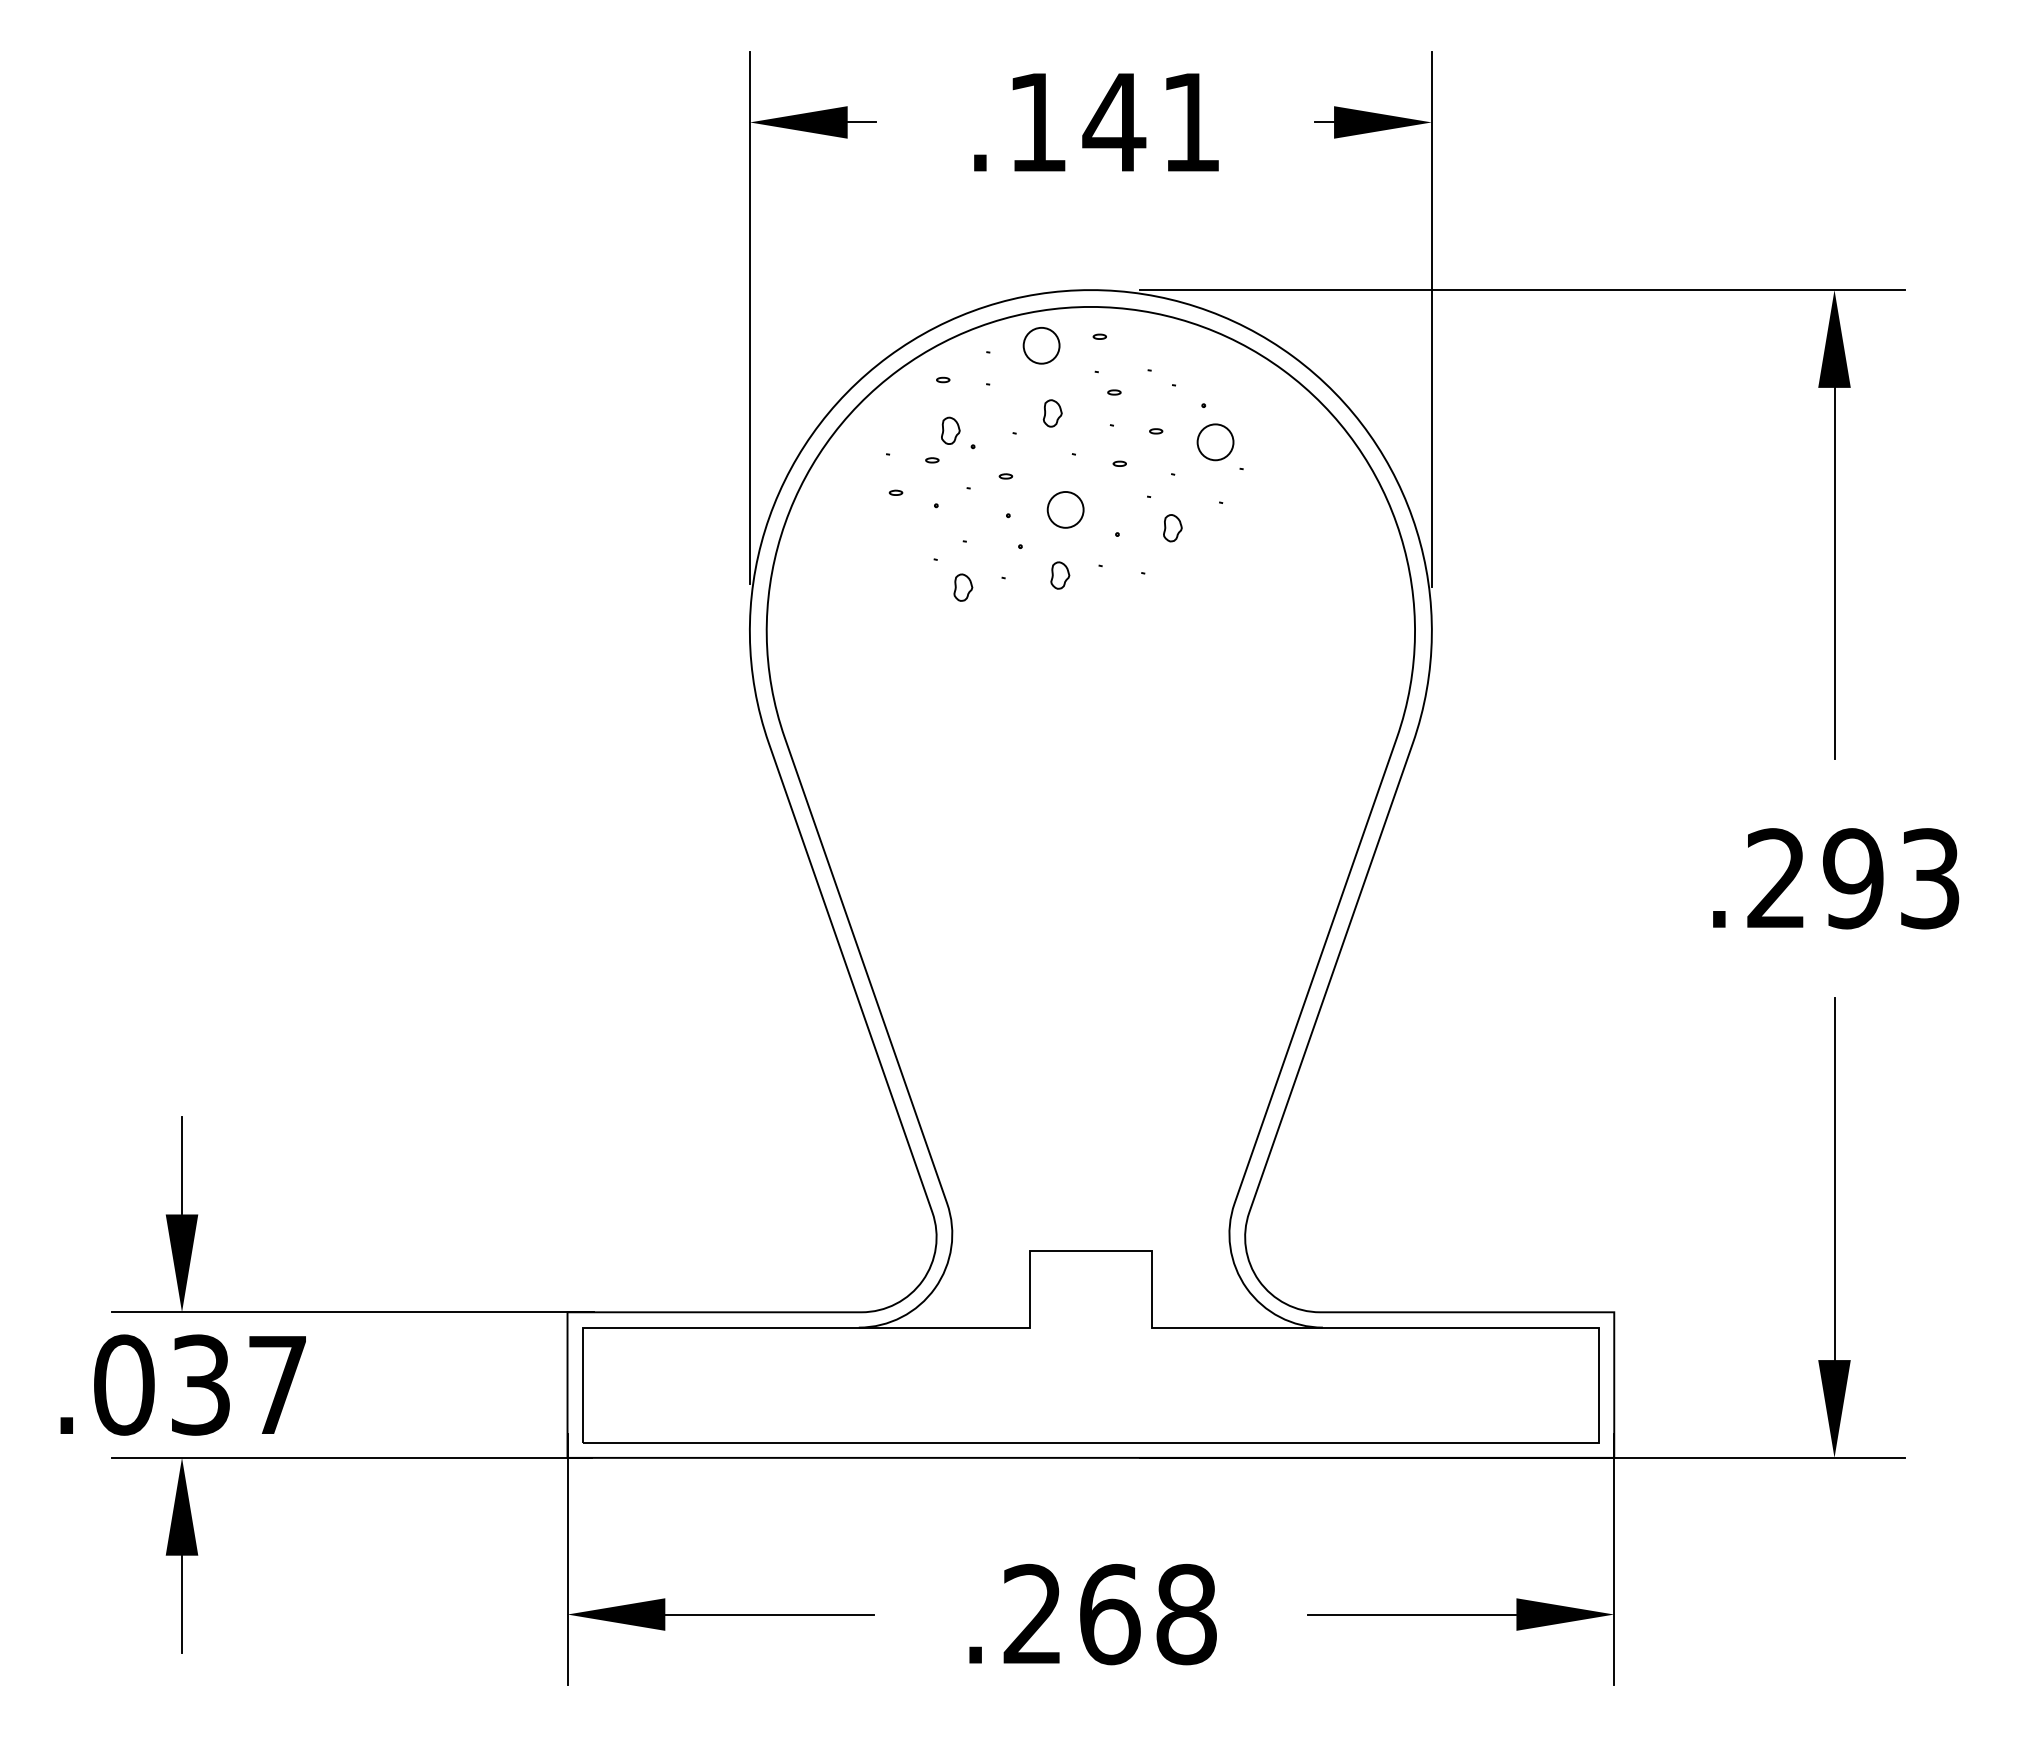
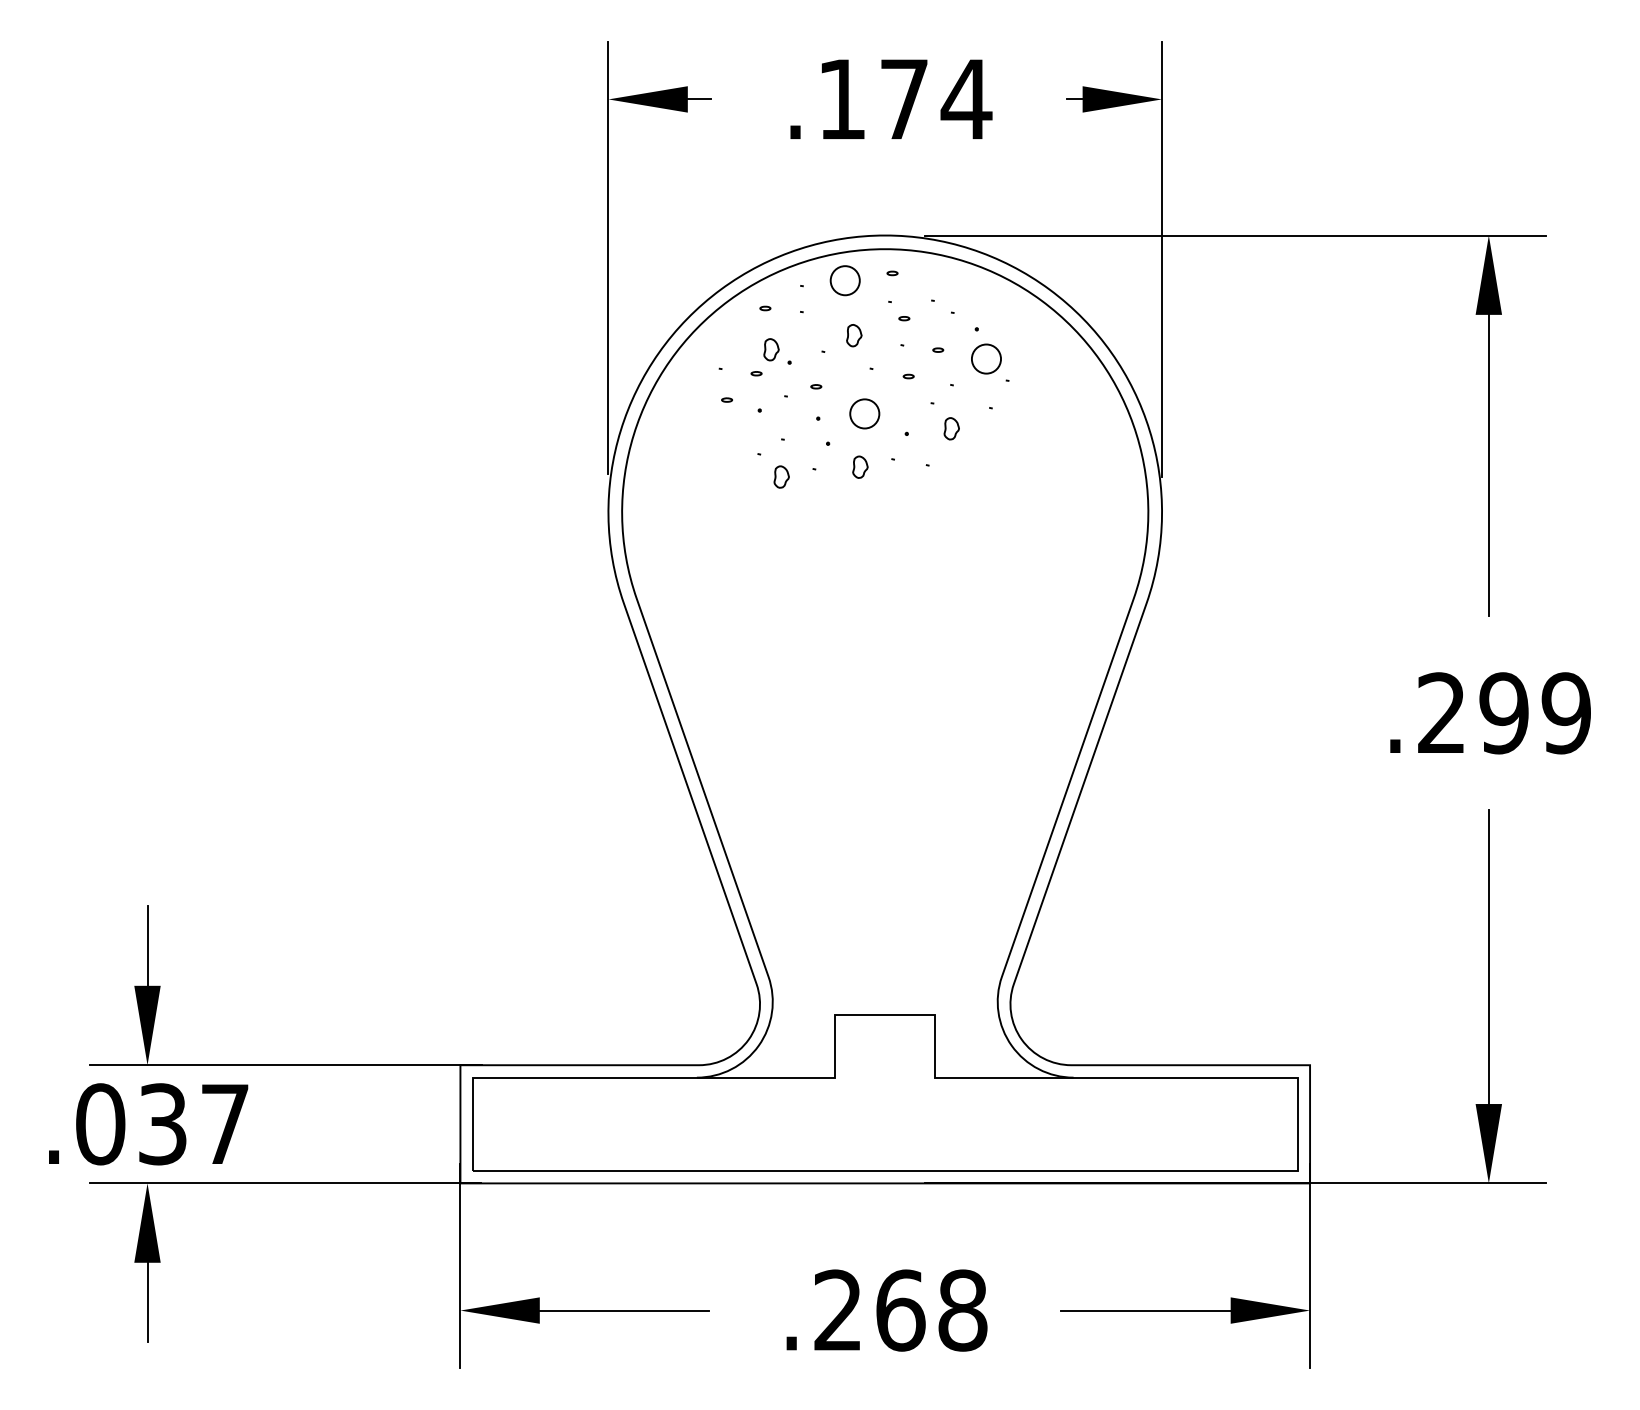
text: (1152, 122) -> (935, 99), .141 -> .174
text: (1929, 878) -> (1565, 713), .293 -> .299

